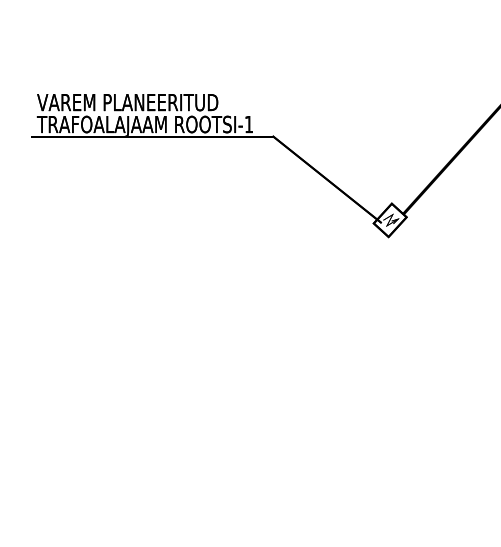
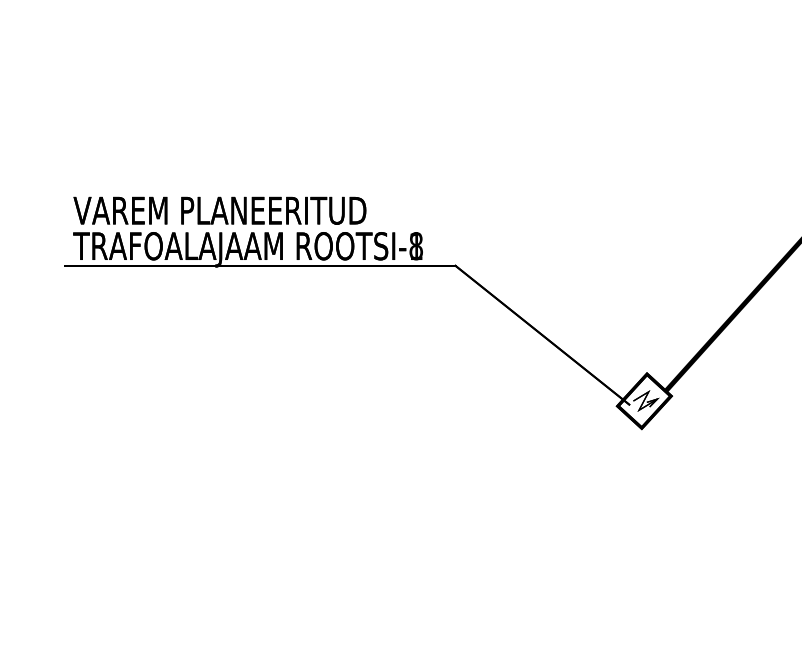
text: (249, 124) -> (416, 246), ROOTSI-1 -> ROOTSI-8

